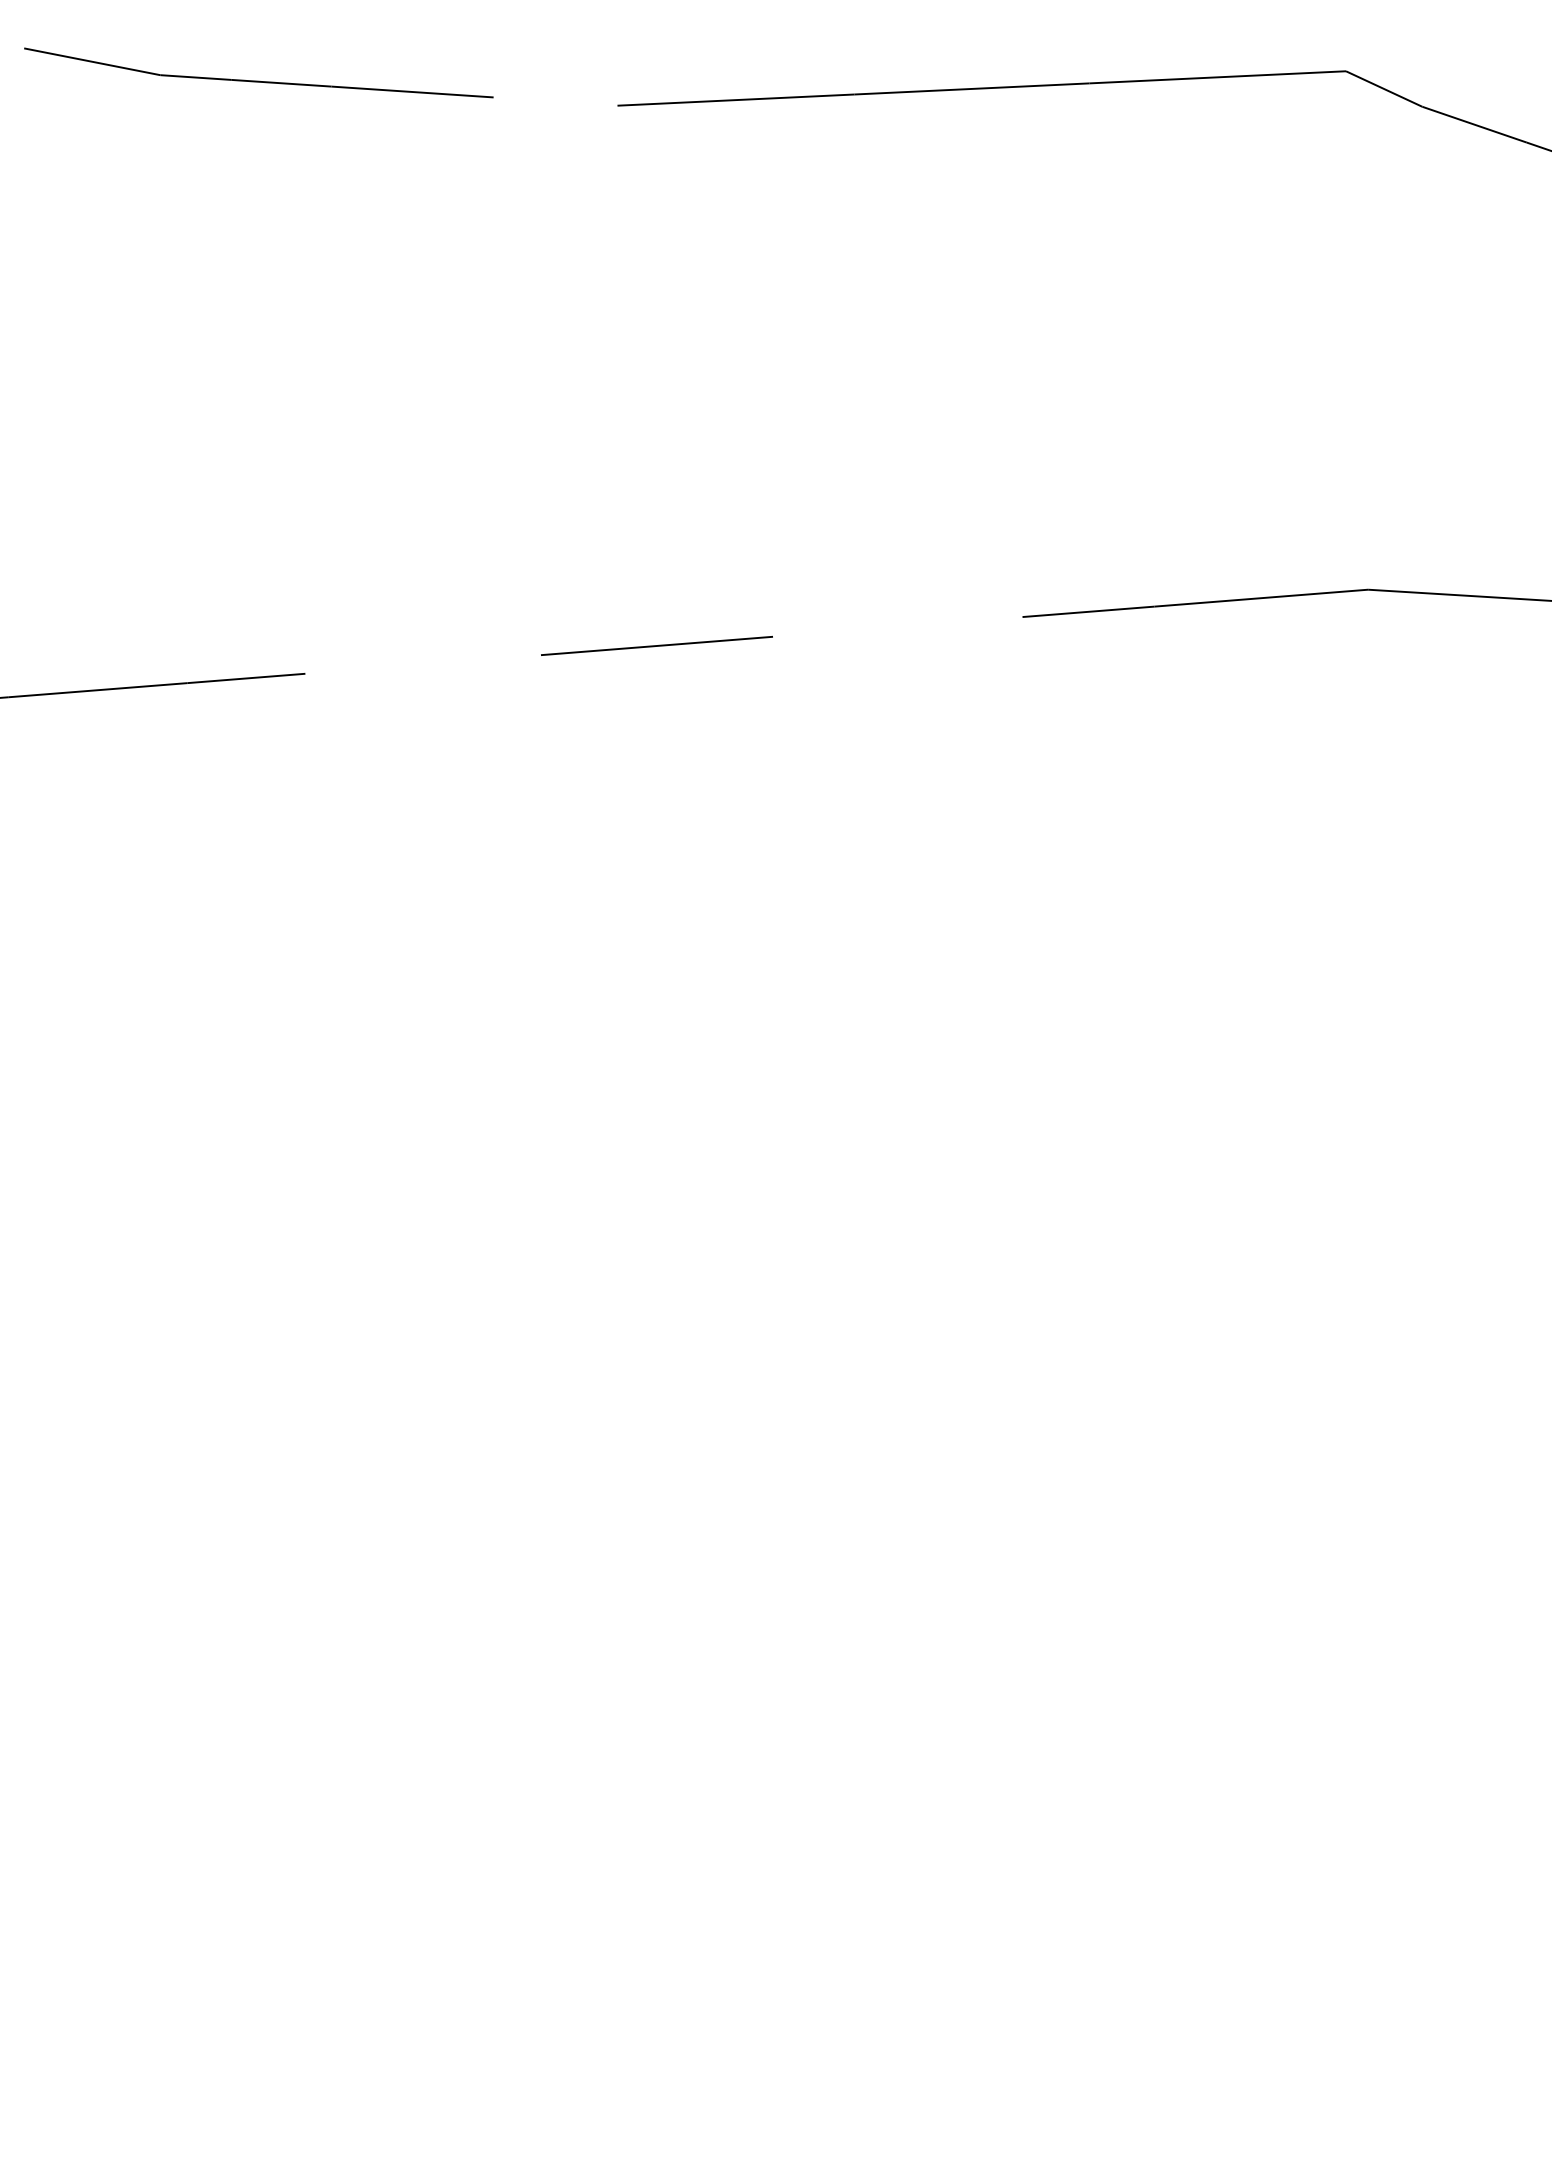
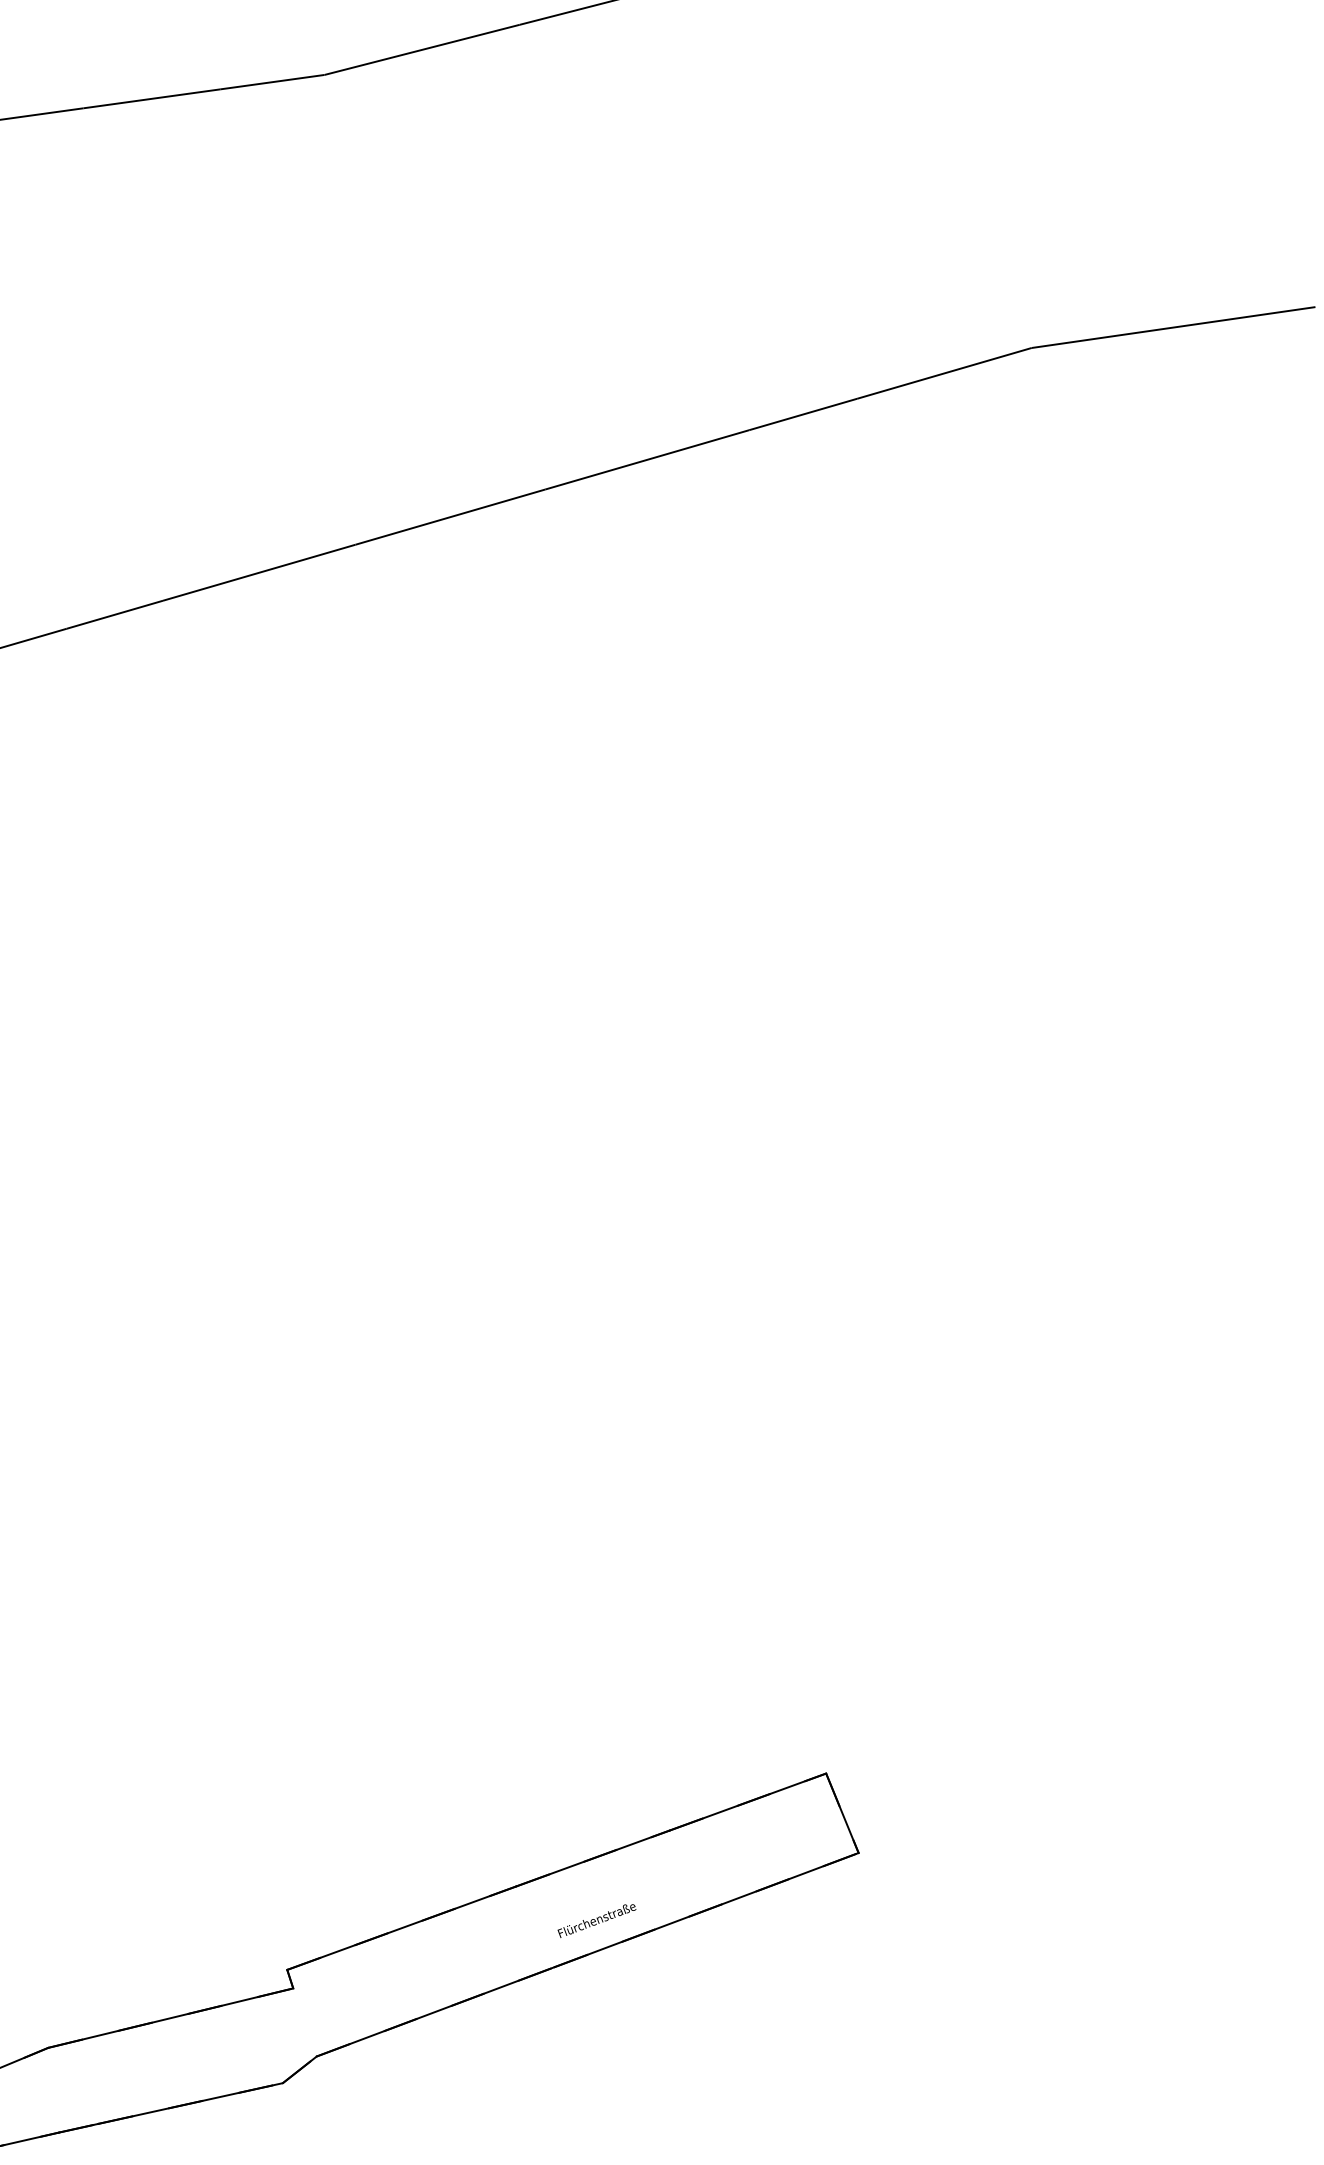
line: (555, 100) -> (272, 81), added
line: (898, 626) -> (647, 459), added
line: (423, 664) -> (259, 572), added

